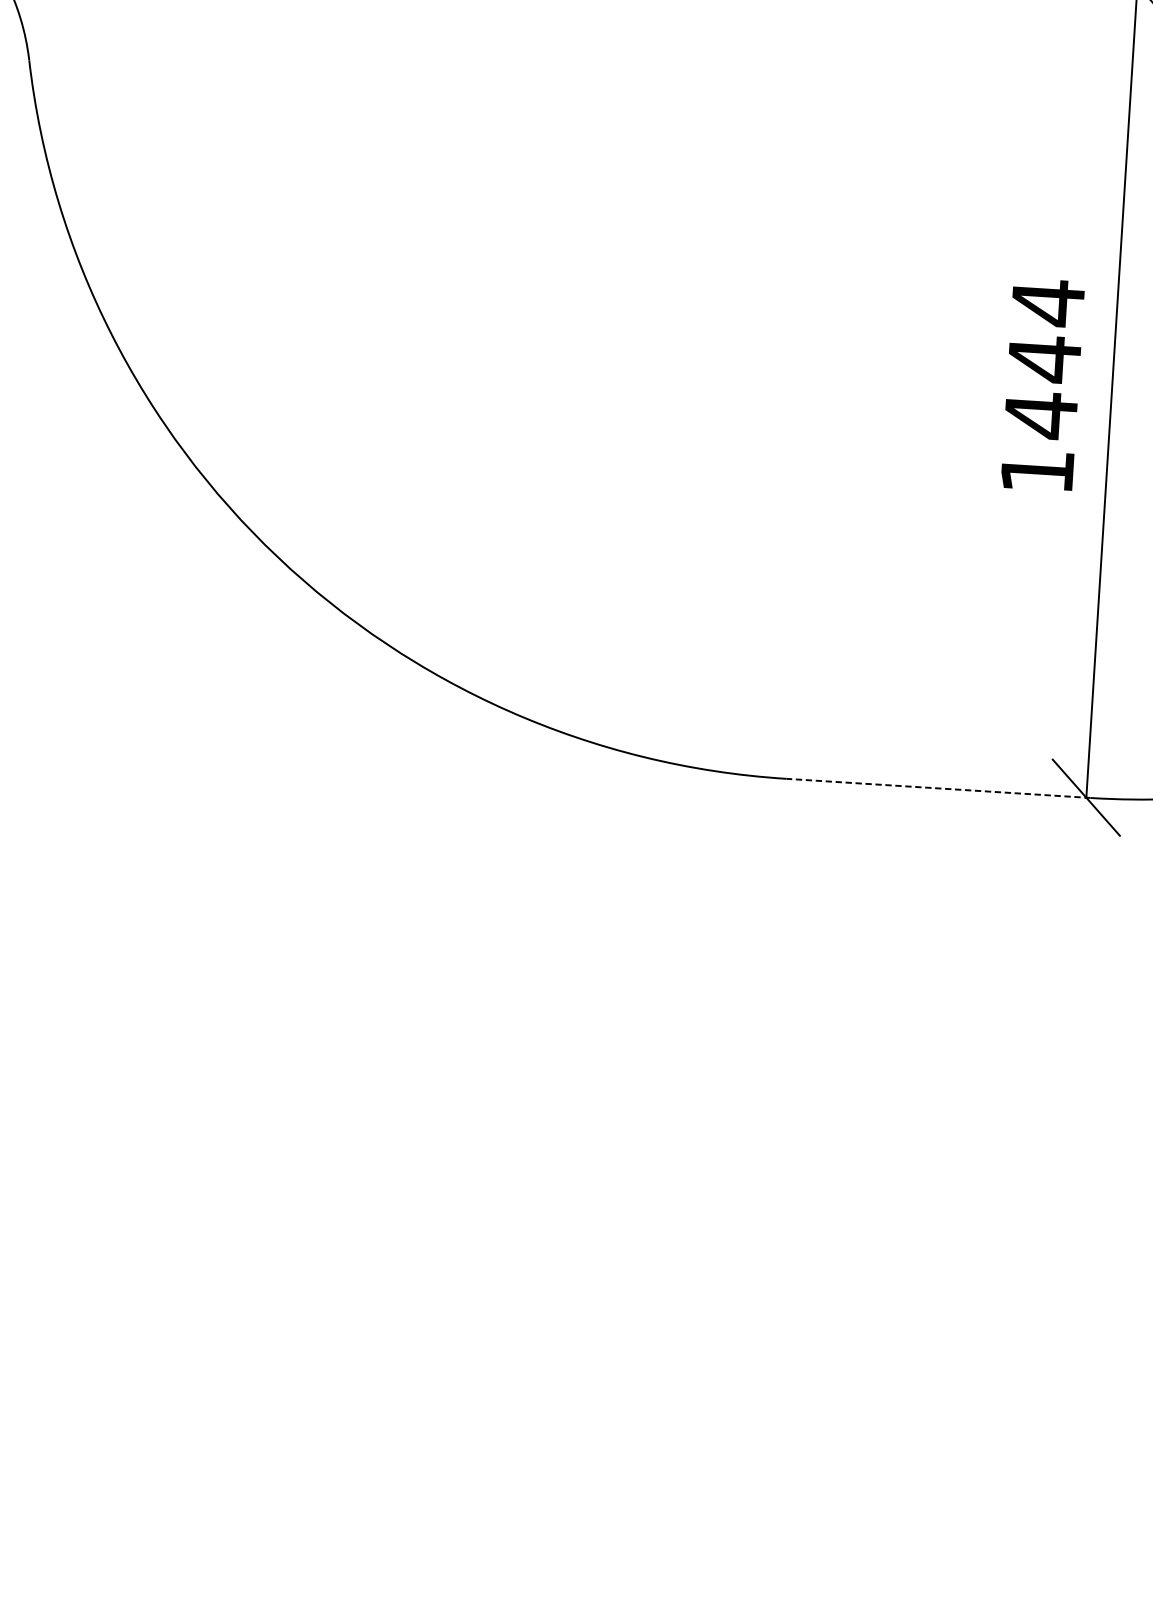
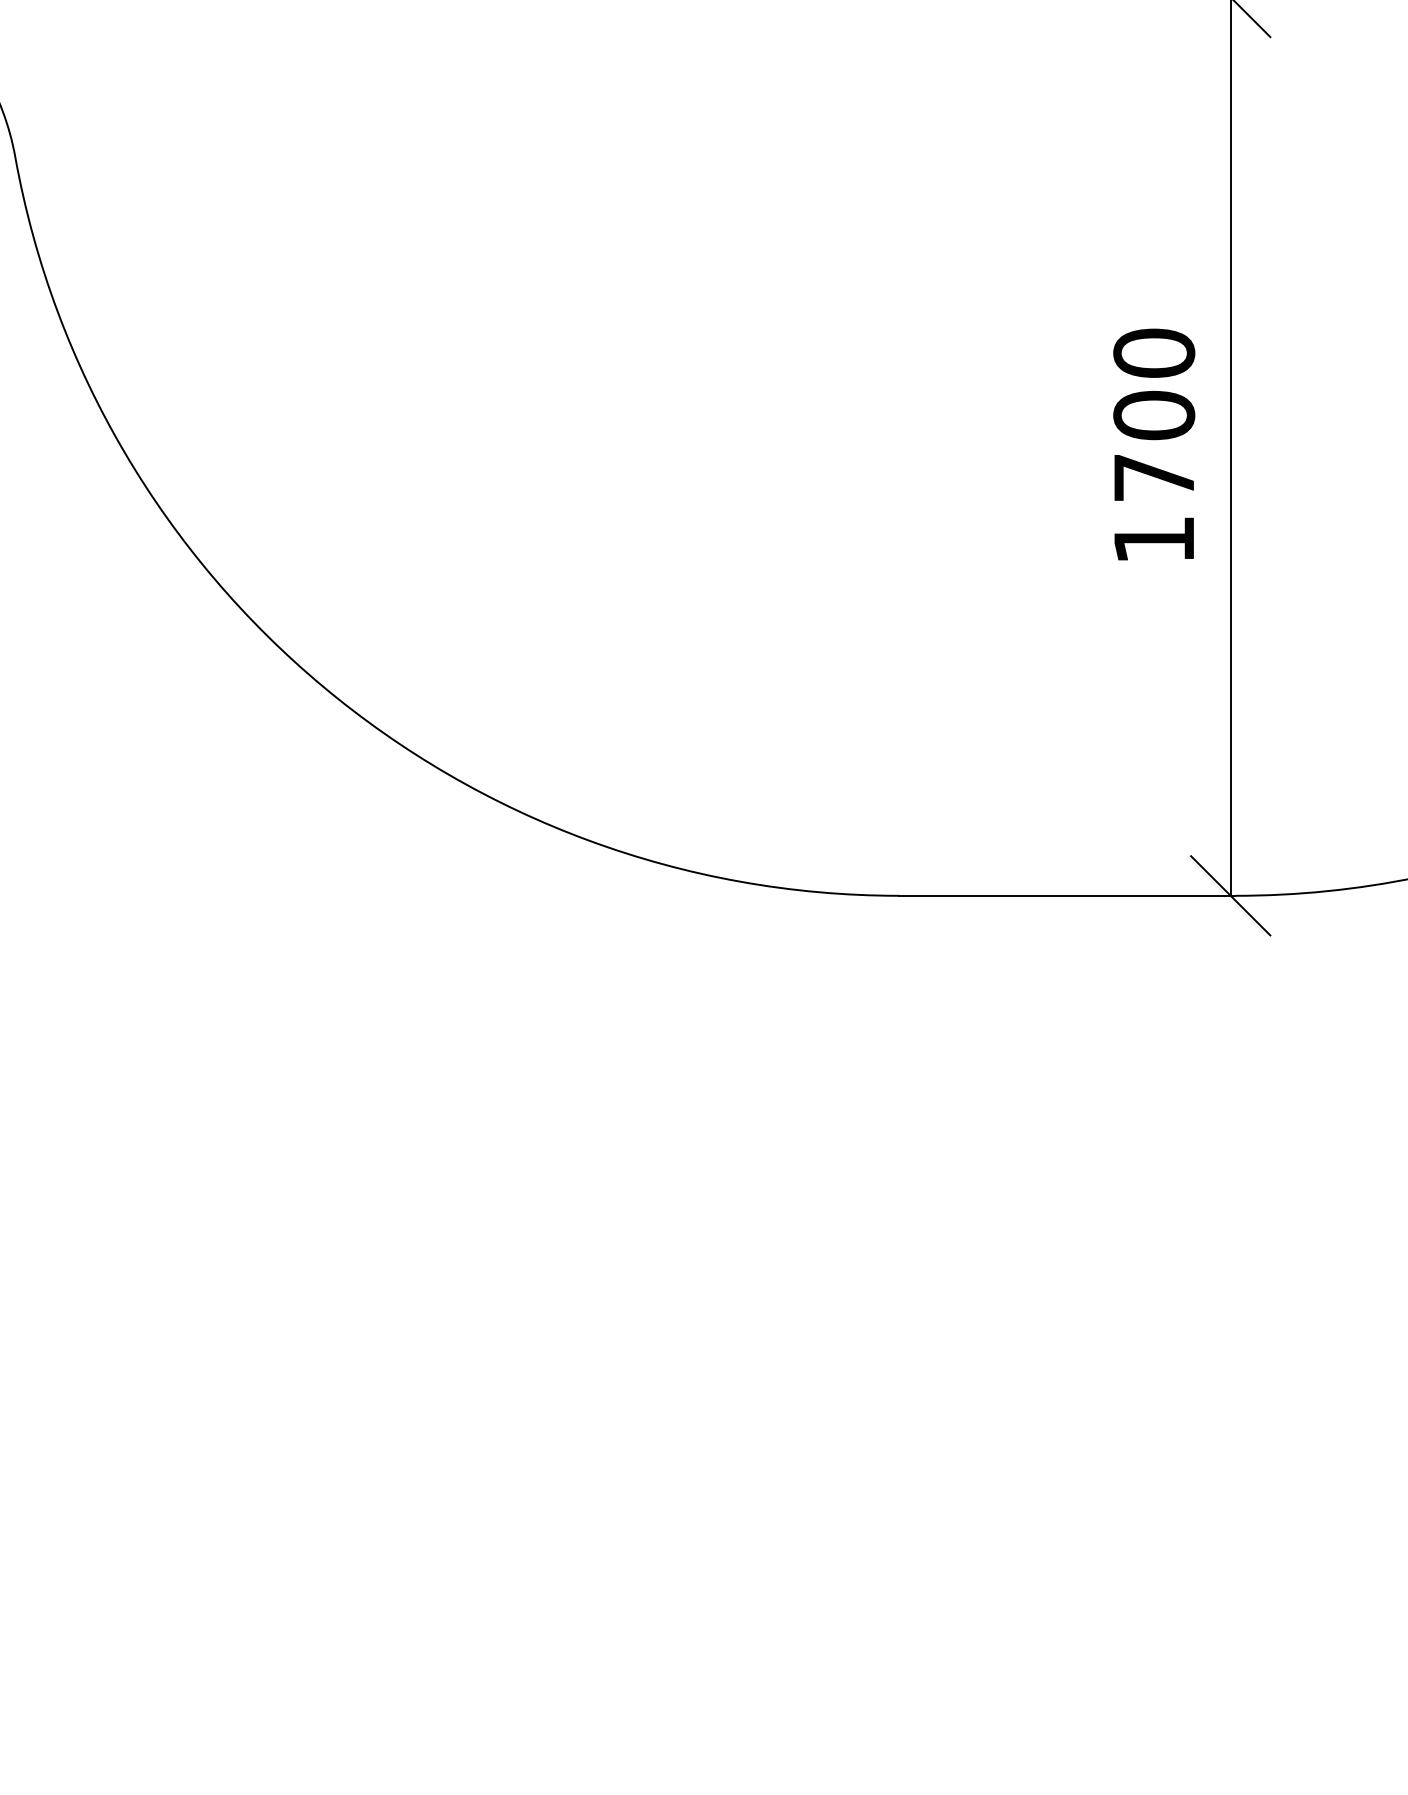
text: (1044, 359) -> (1154, 415), 1444 -> 1700
line: (937, 788) -> (1066, 895), dashed -> solid

